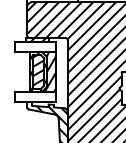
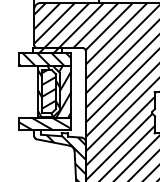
hatch: (35, 46) -> (45, 59), added
hatch: (35, 97) -> (45, 124), added

